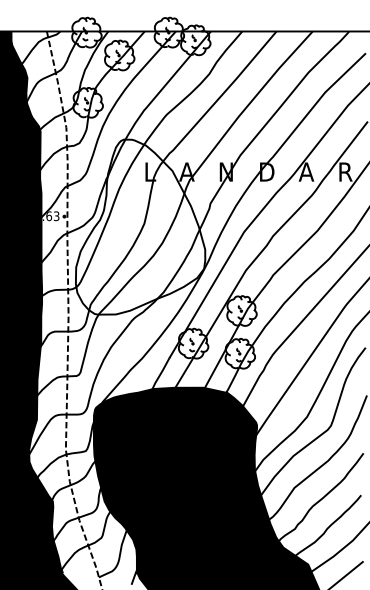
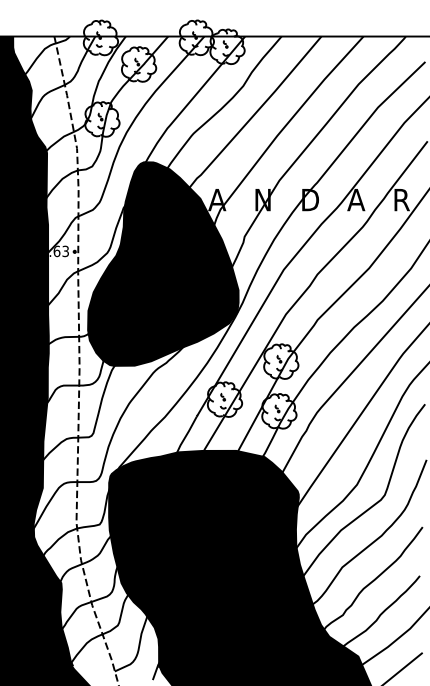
fill: (140, 226) -> (163, 263), added

